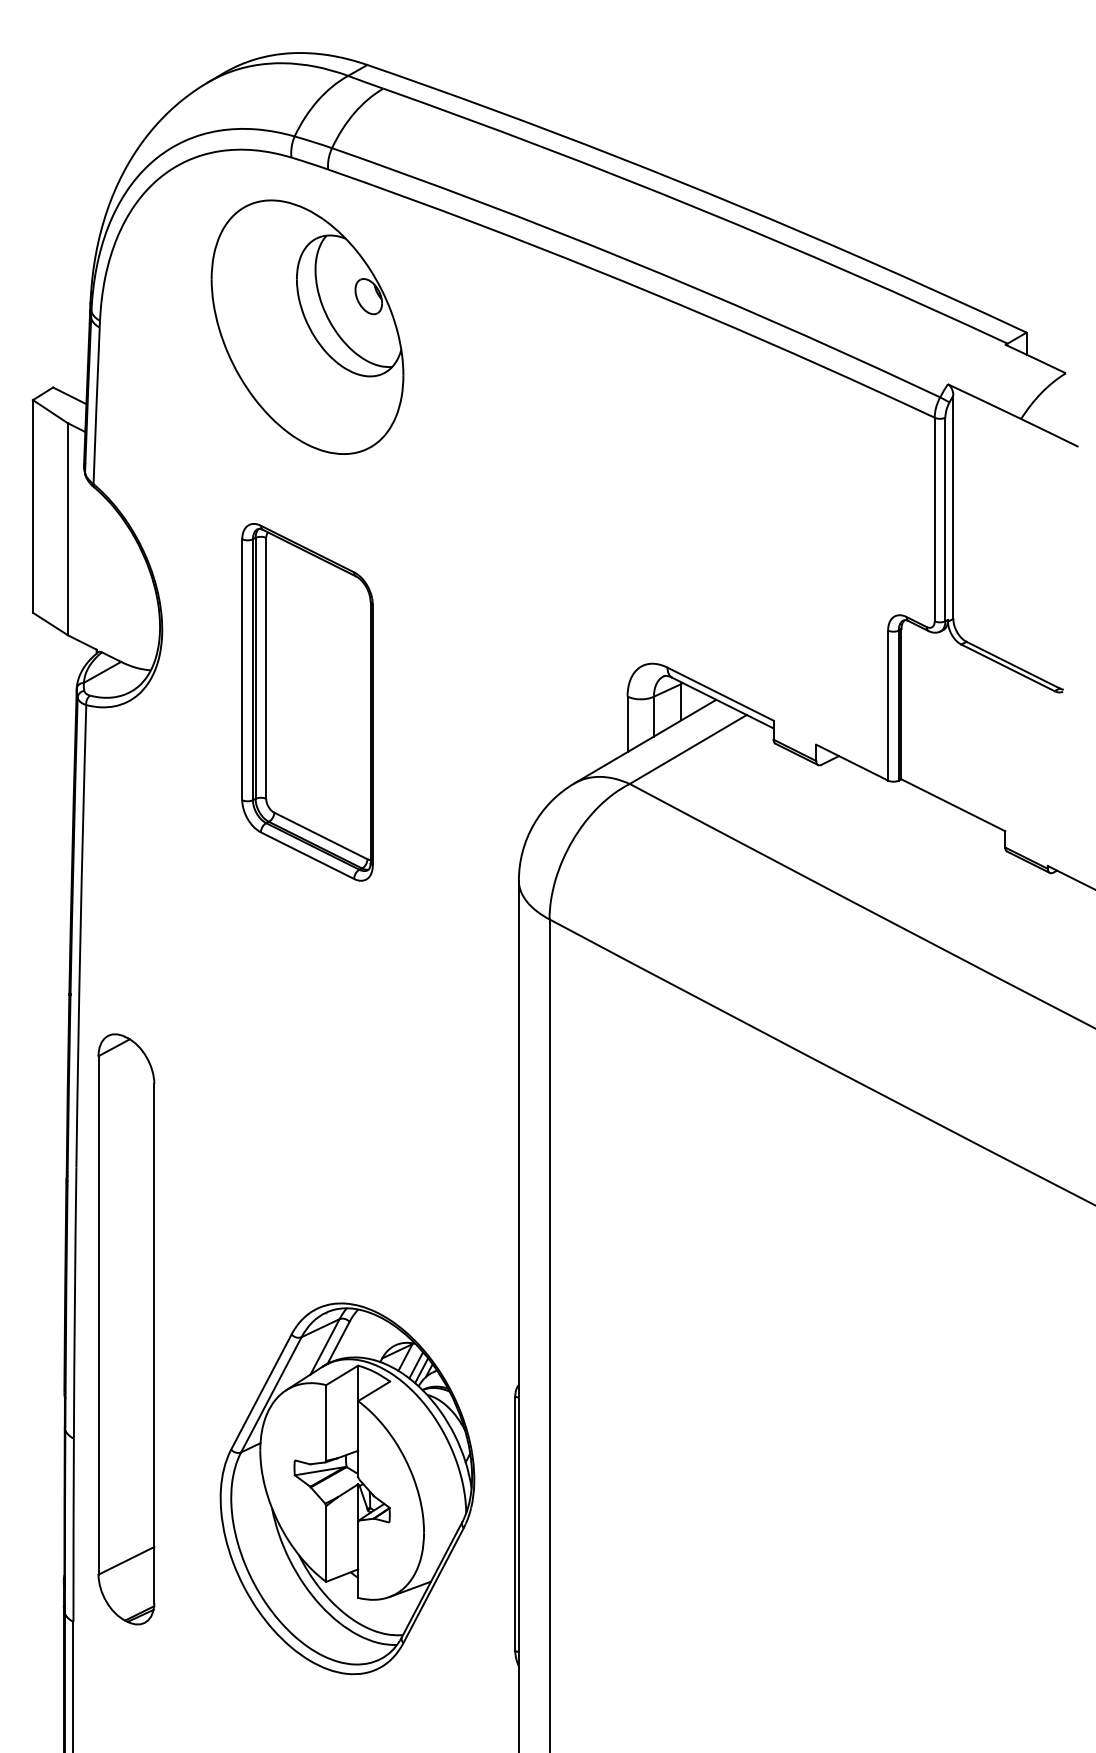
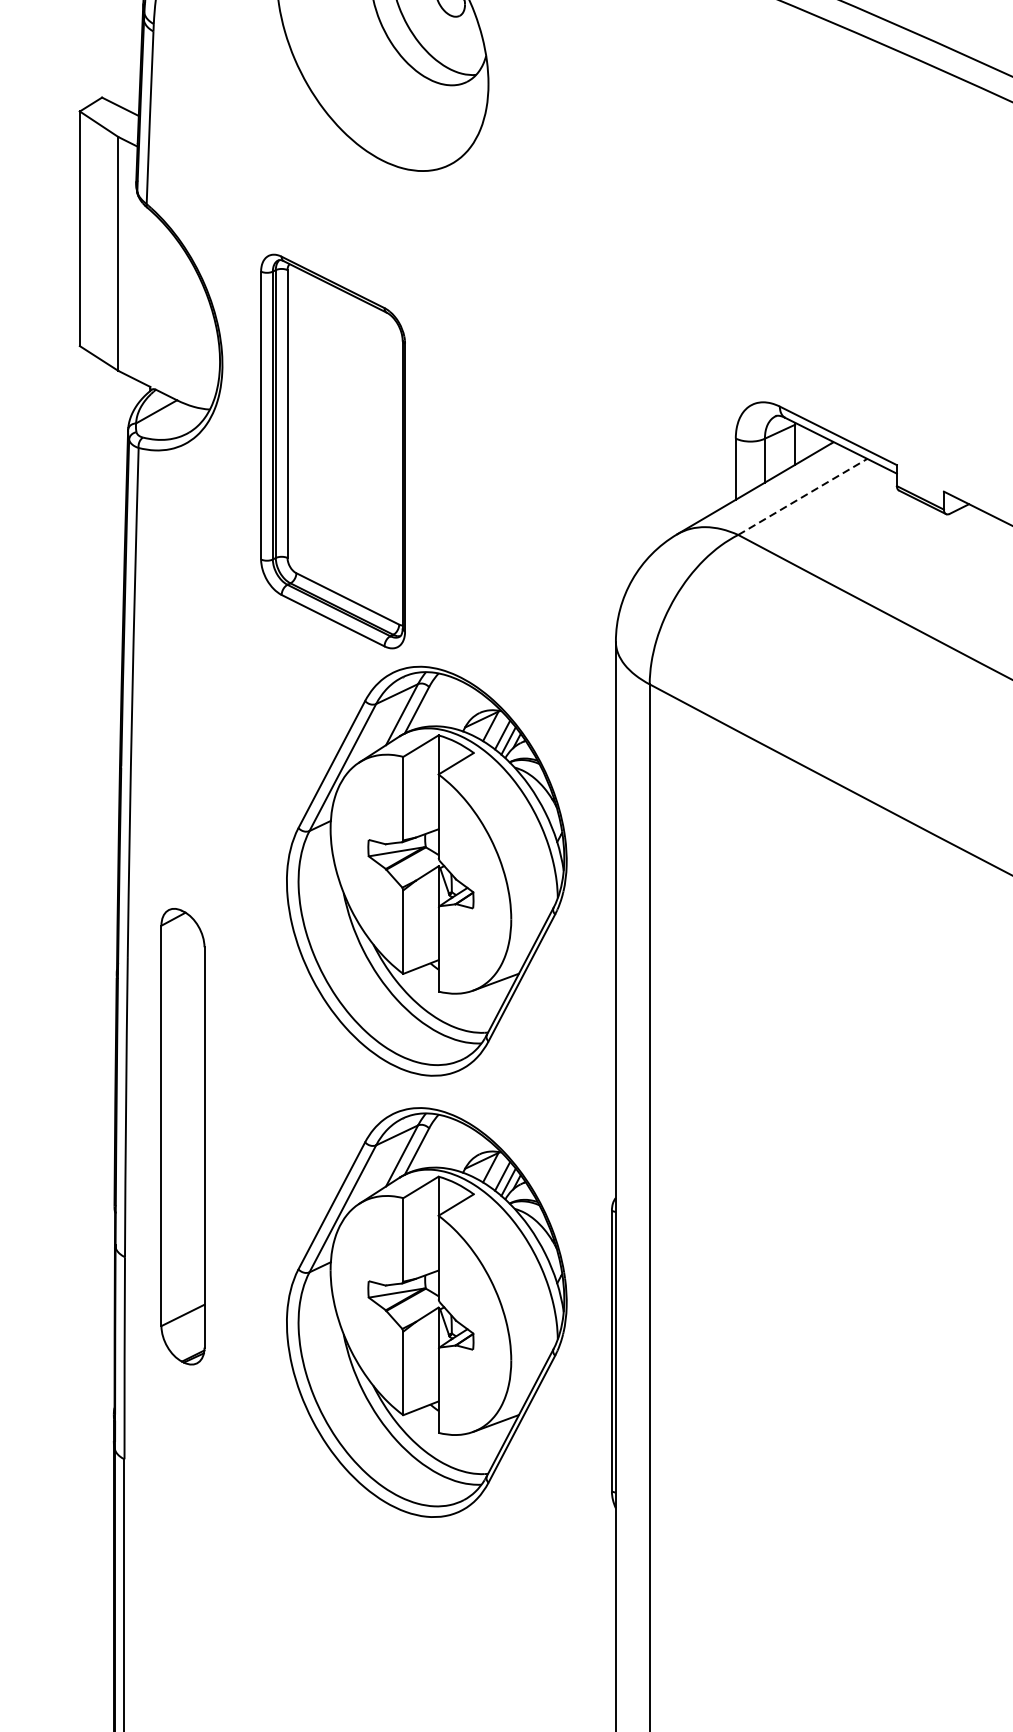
part: (307, 702) -> (333, 451), moved
line: (688, 749) -> (803, 496), solid -> dashed
part: (347, 1088) -> (426, 870), added
part: (126, 1329) -> (183, 1136), size x0.7

